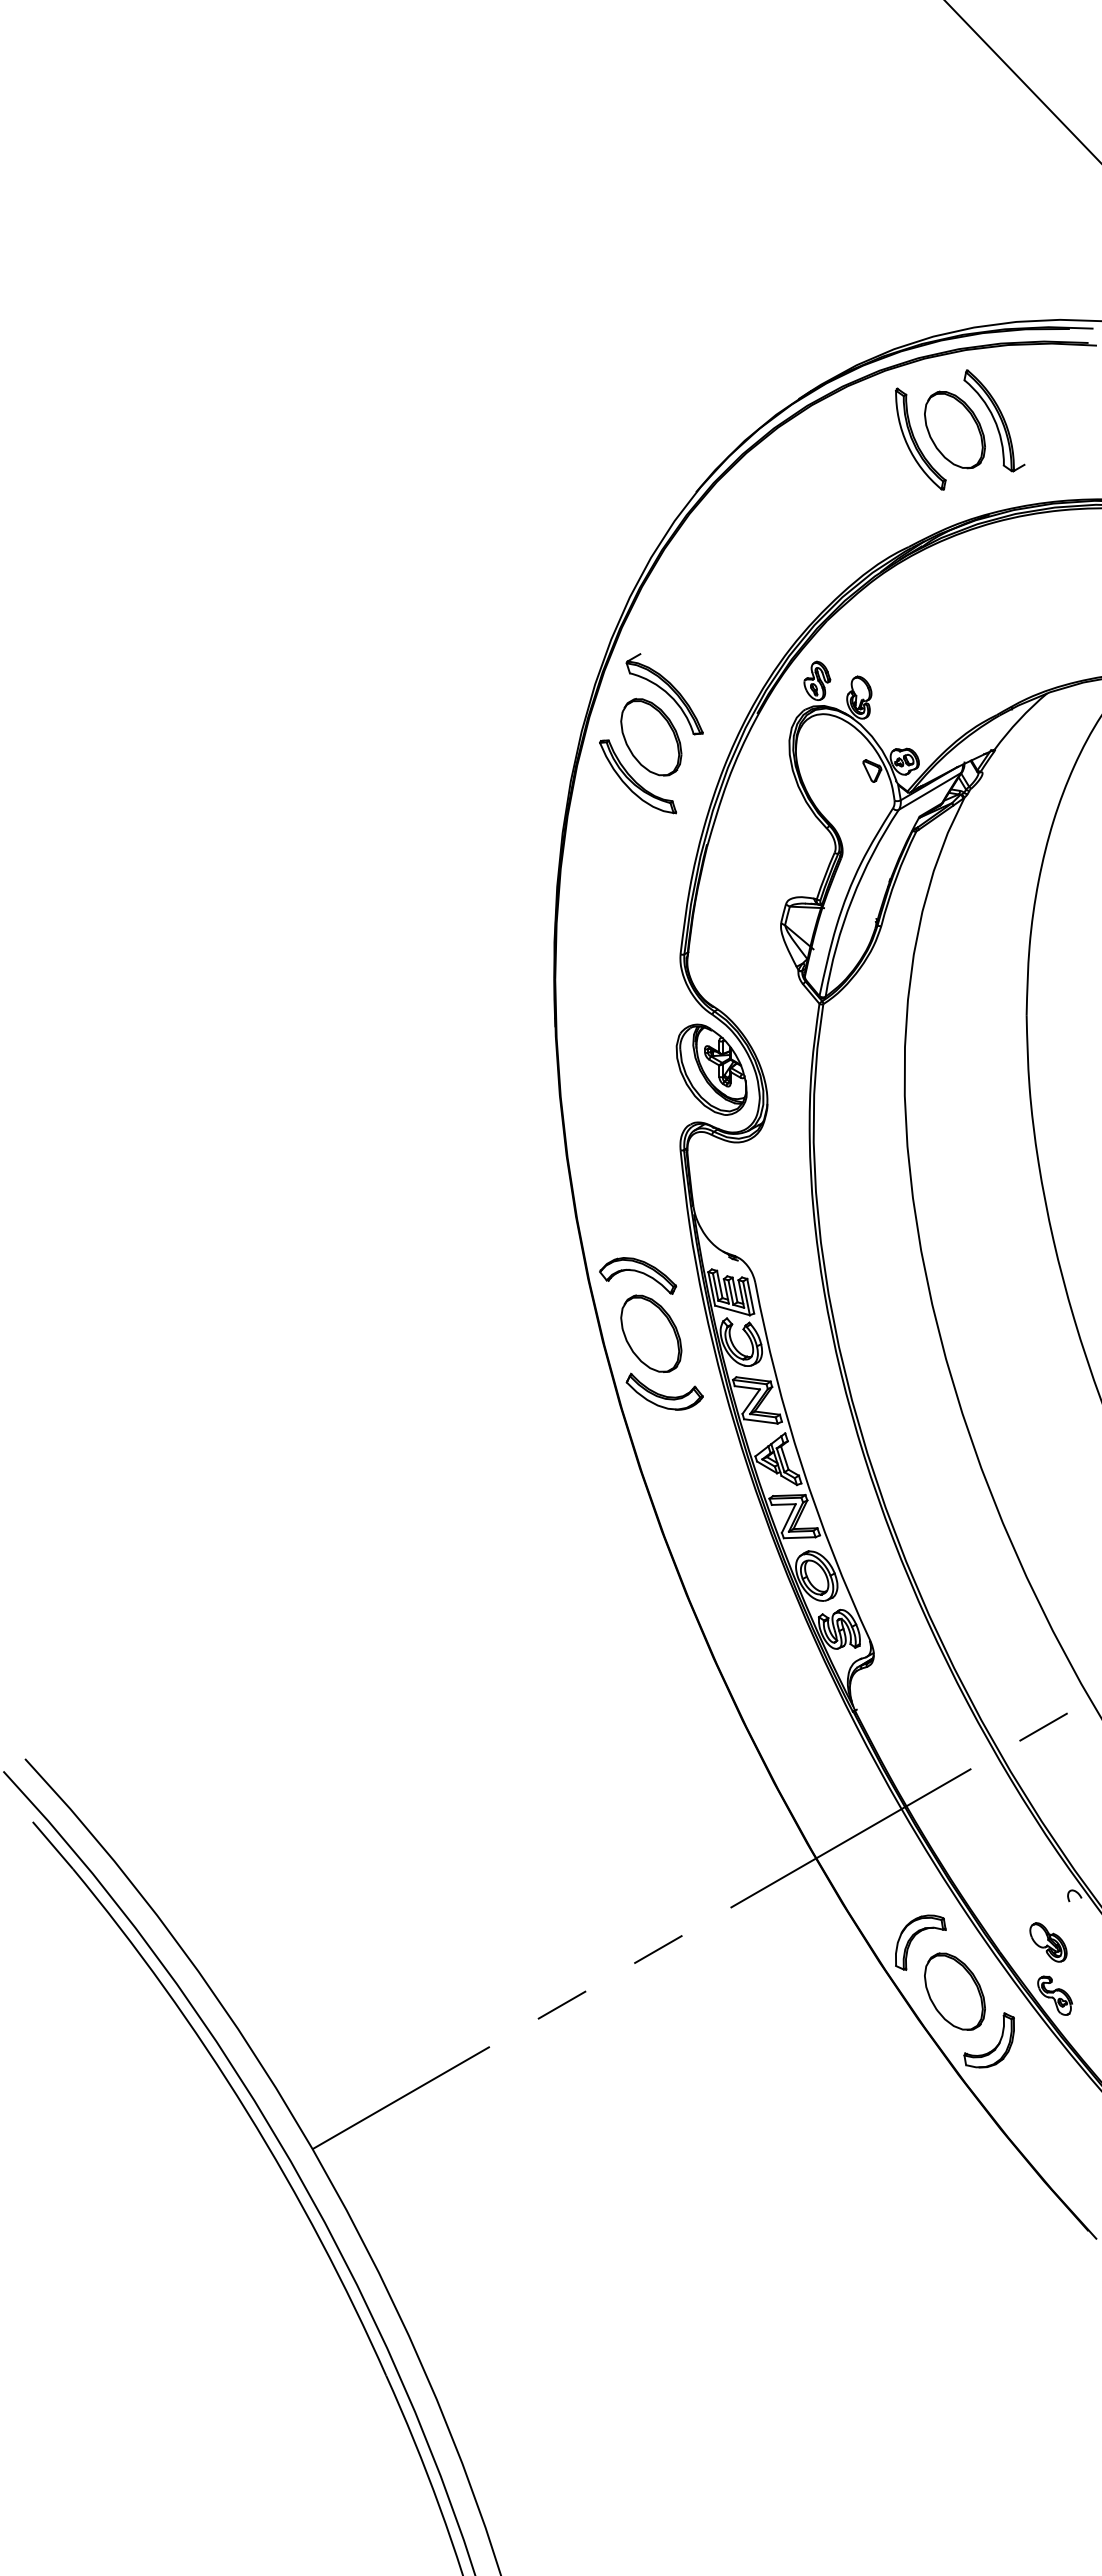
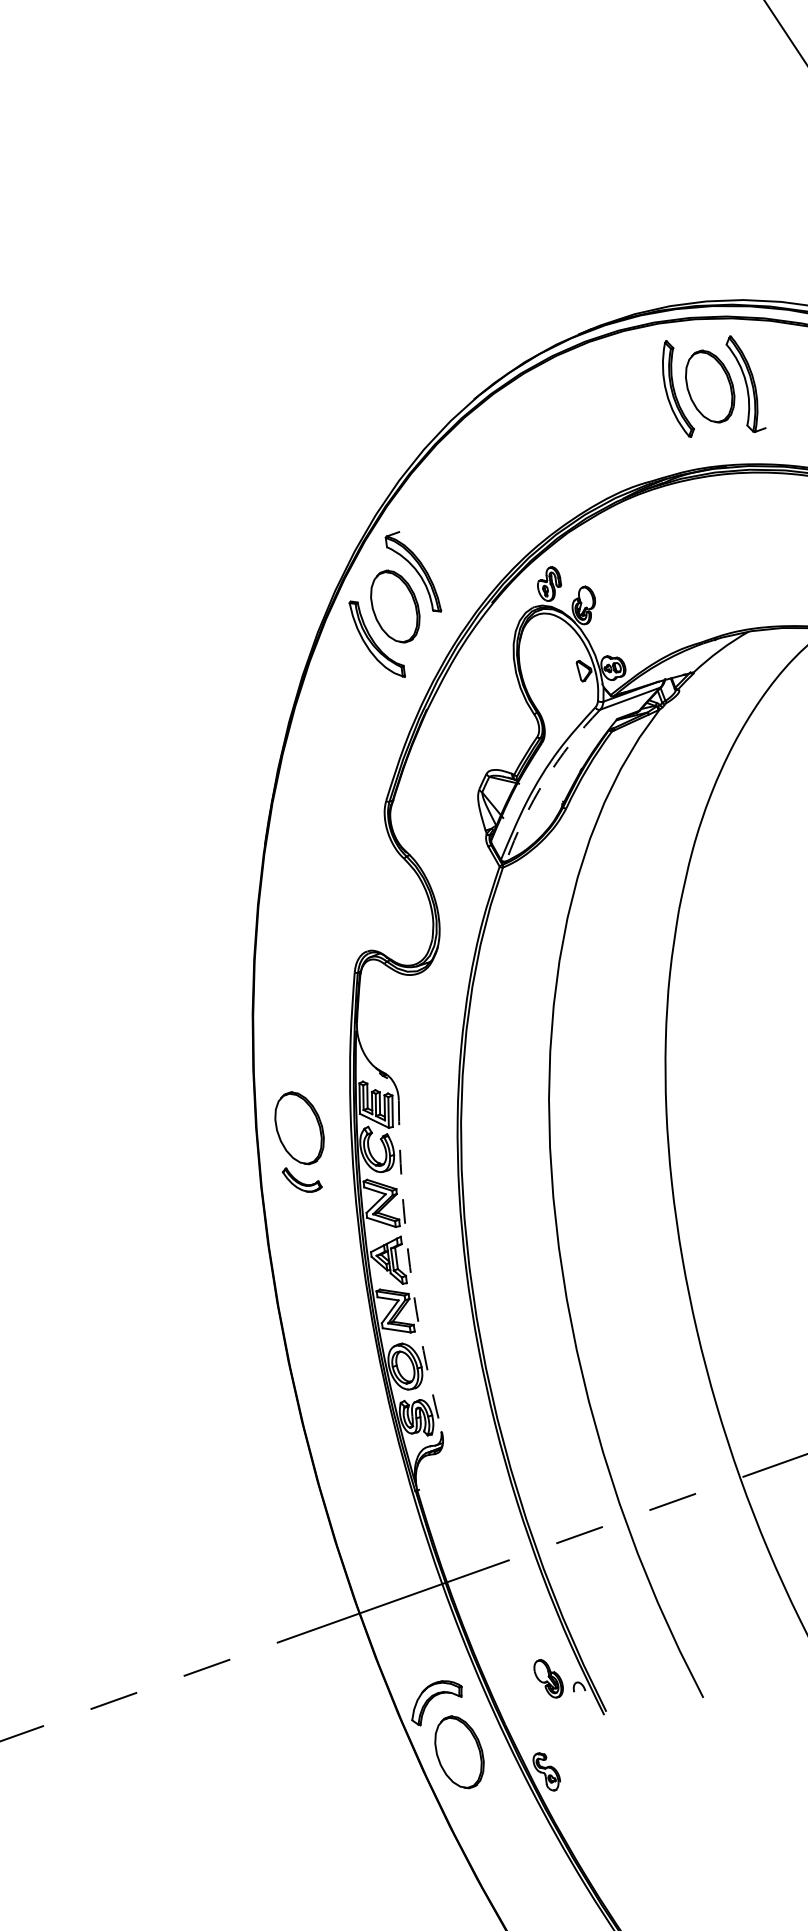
arc: (852, 899) -> (545, 780), solid -> dashed
part: (711, 1069) -> (394, 906), removed
part: (638, 1275) -> (297, 1075), removed
part: (664, 1391) -> (301, 1180), size x0.6
arc: (801, 1465) -> (409, 1267), solid -> dashed
part: (1048, 1942) -> (548, 1678), moved
part: (995, 2046) -> (486, 1806), removed

